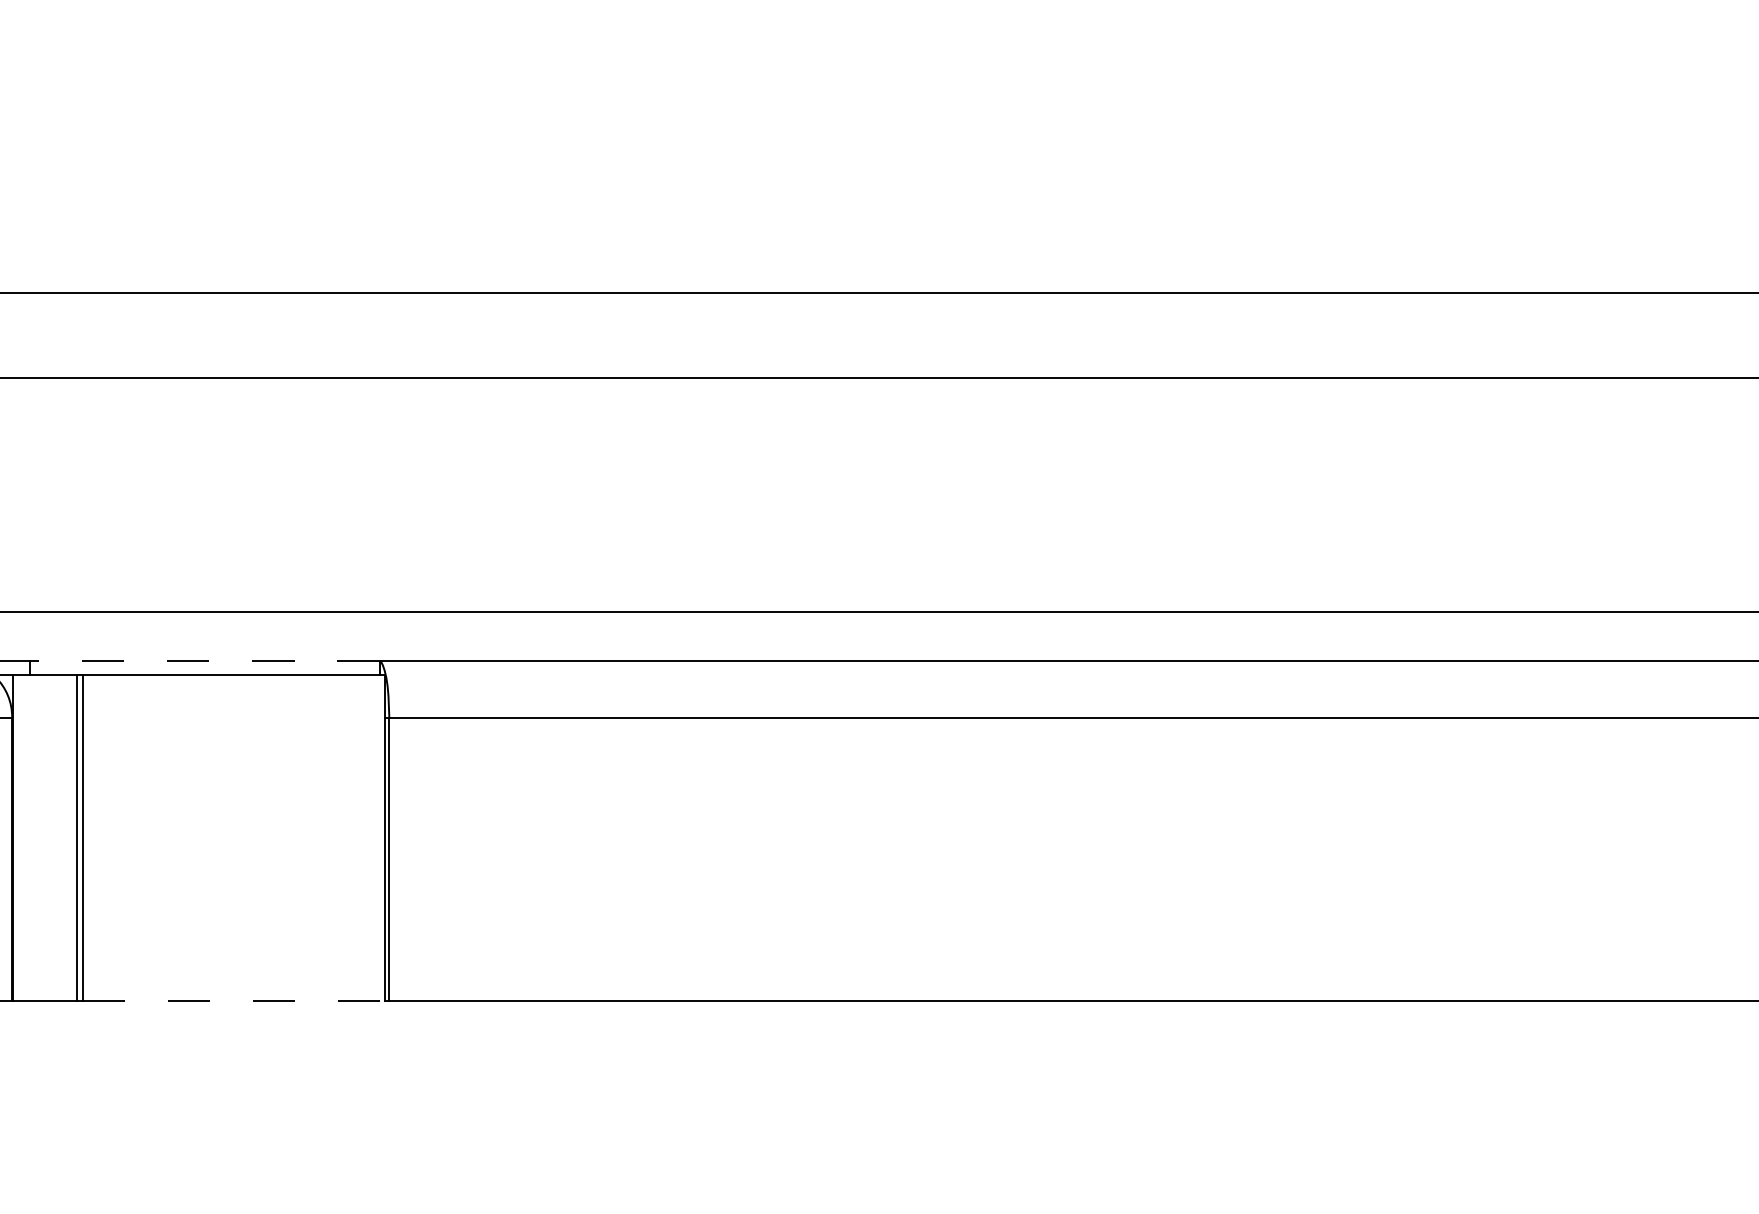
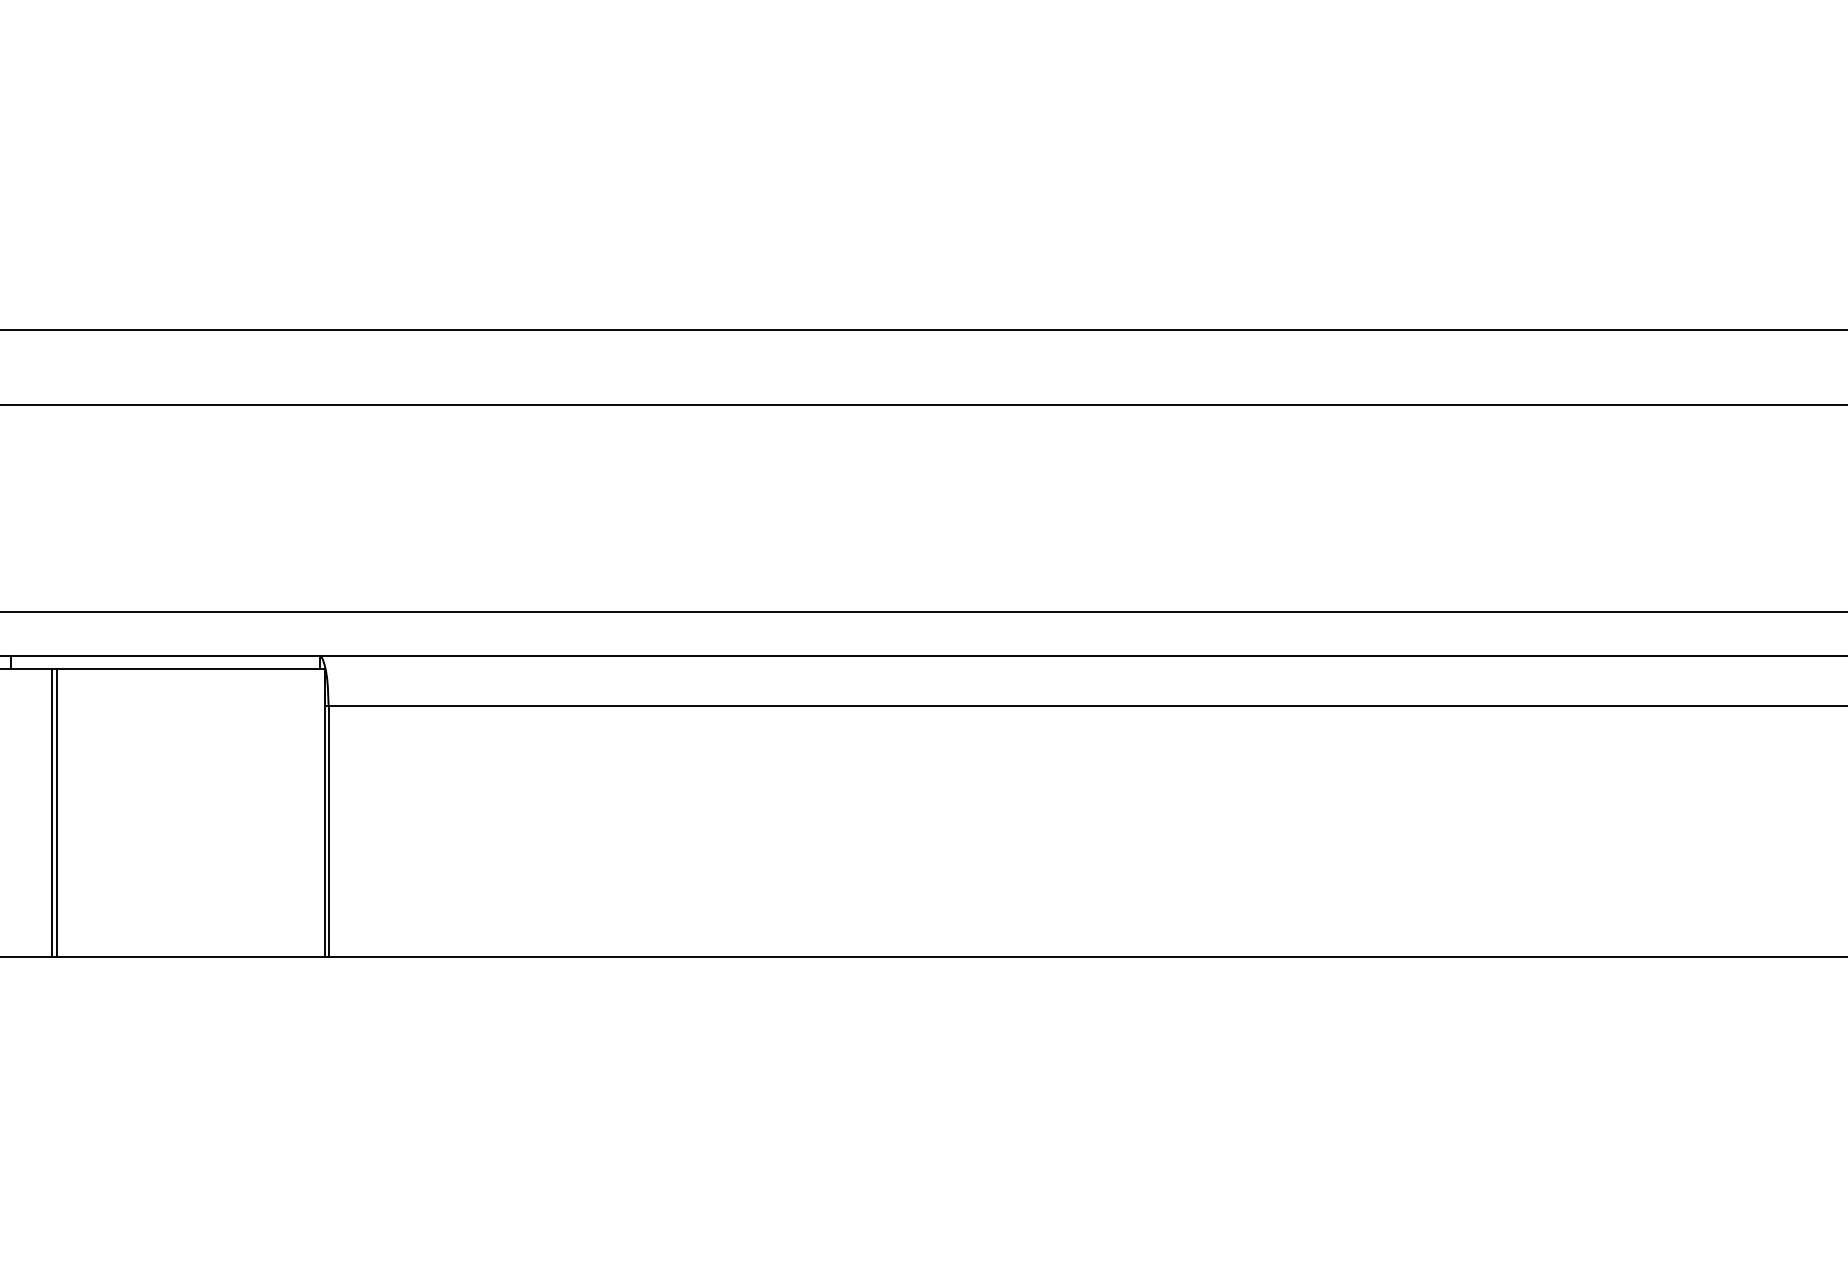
line: (204, 661) -> (165, 656), dashed -> solid
line: (234, 1001) -> (191, 957), dashed -> solid

